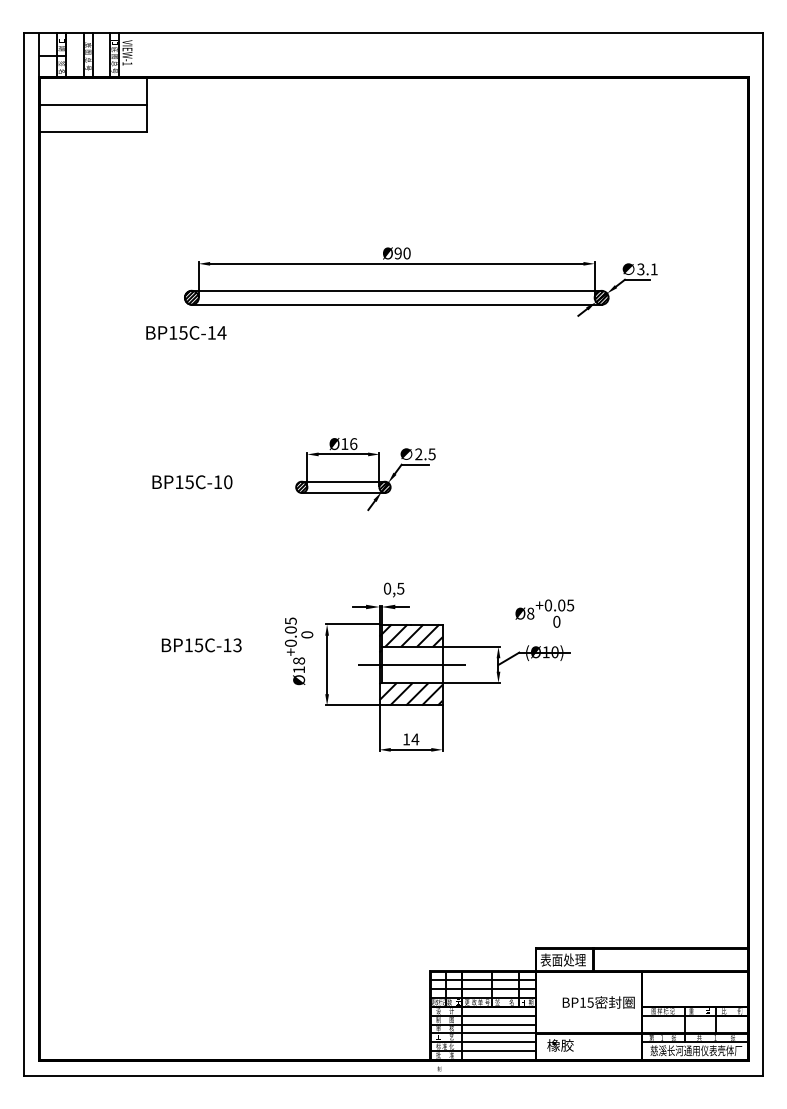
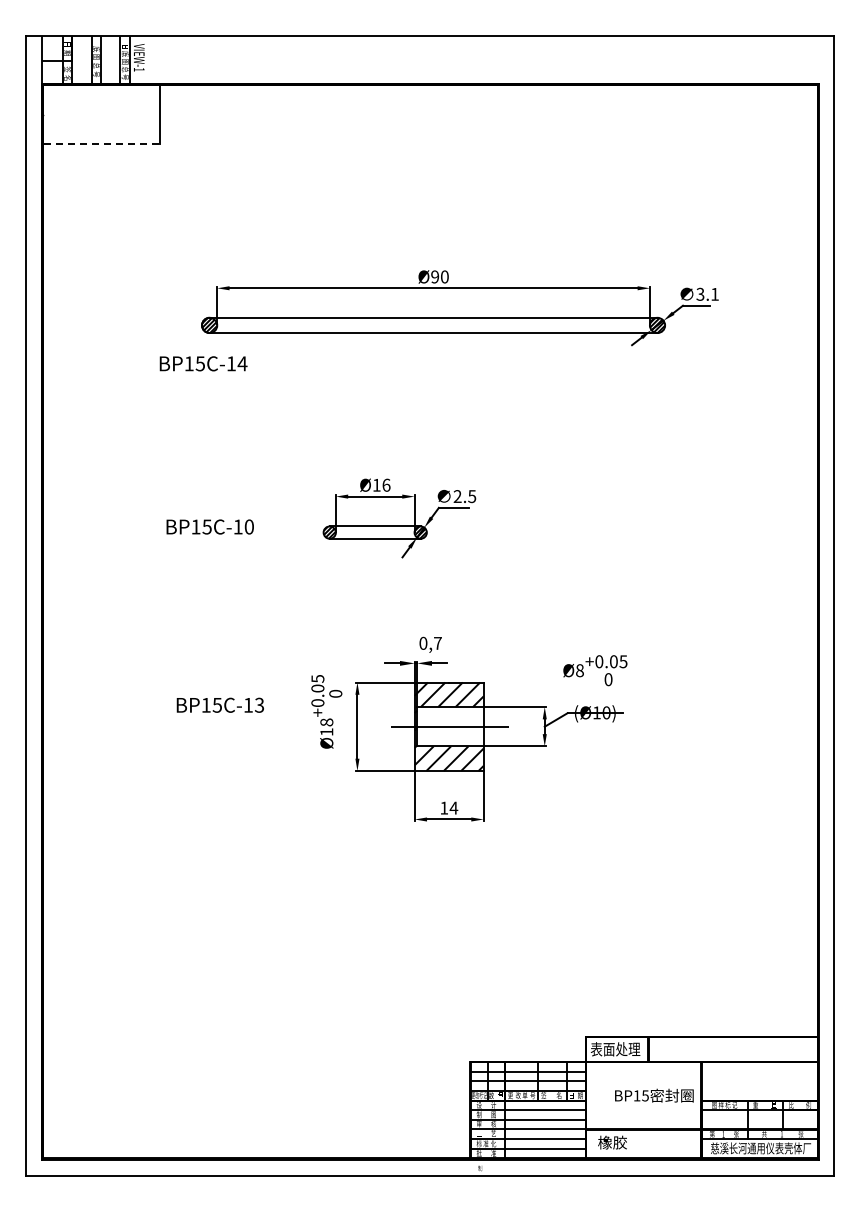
line: (92, 105) -> (101, 115), removed
line: (93, 132) -> (102, 144), solid -> dashed
text: (400, 588) -> (437, 643), 0,5 -> 0,7

